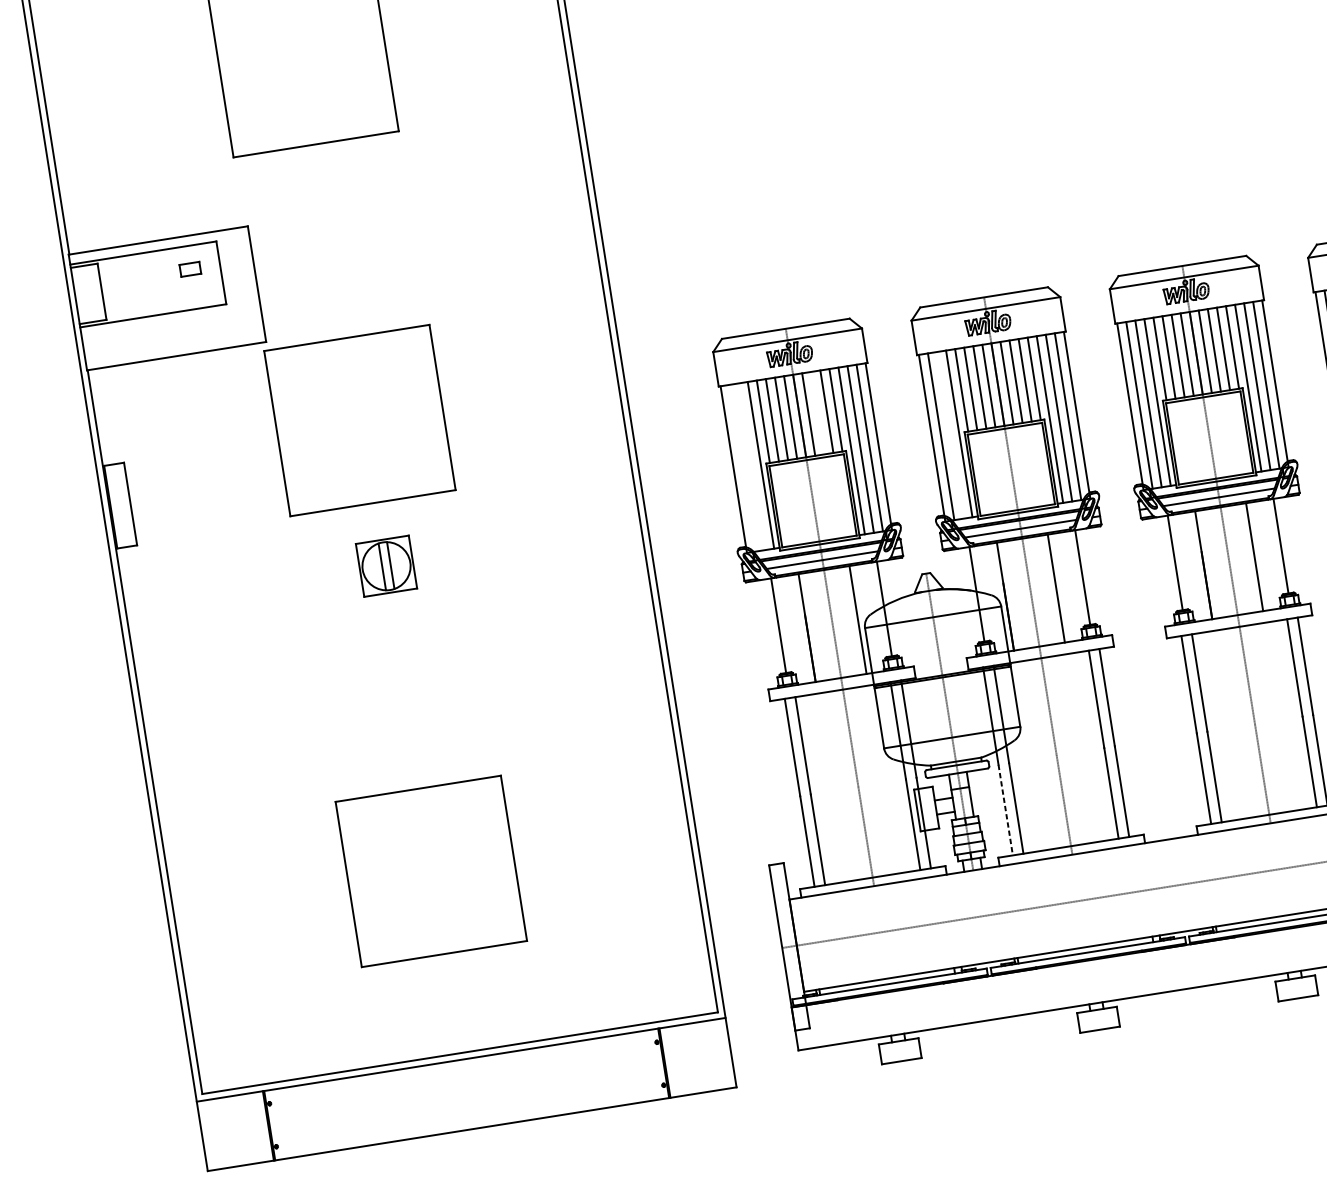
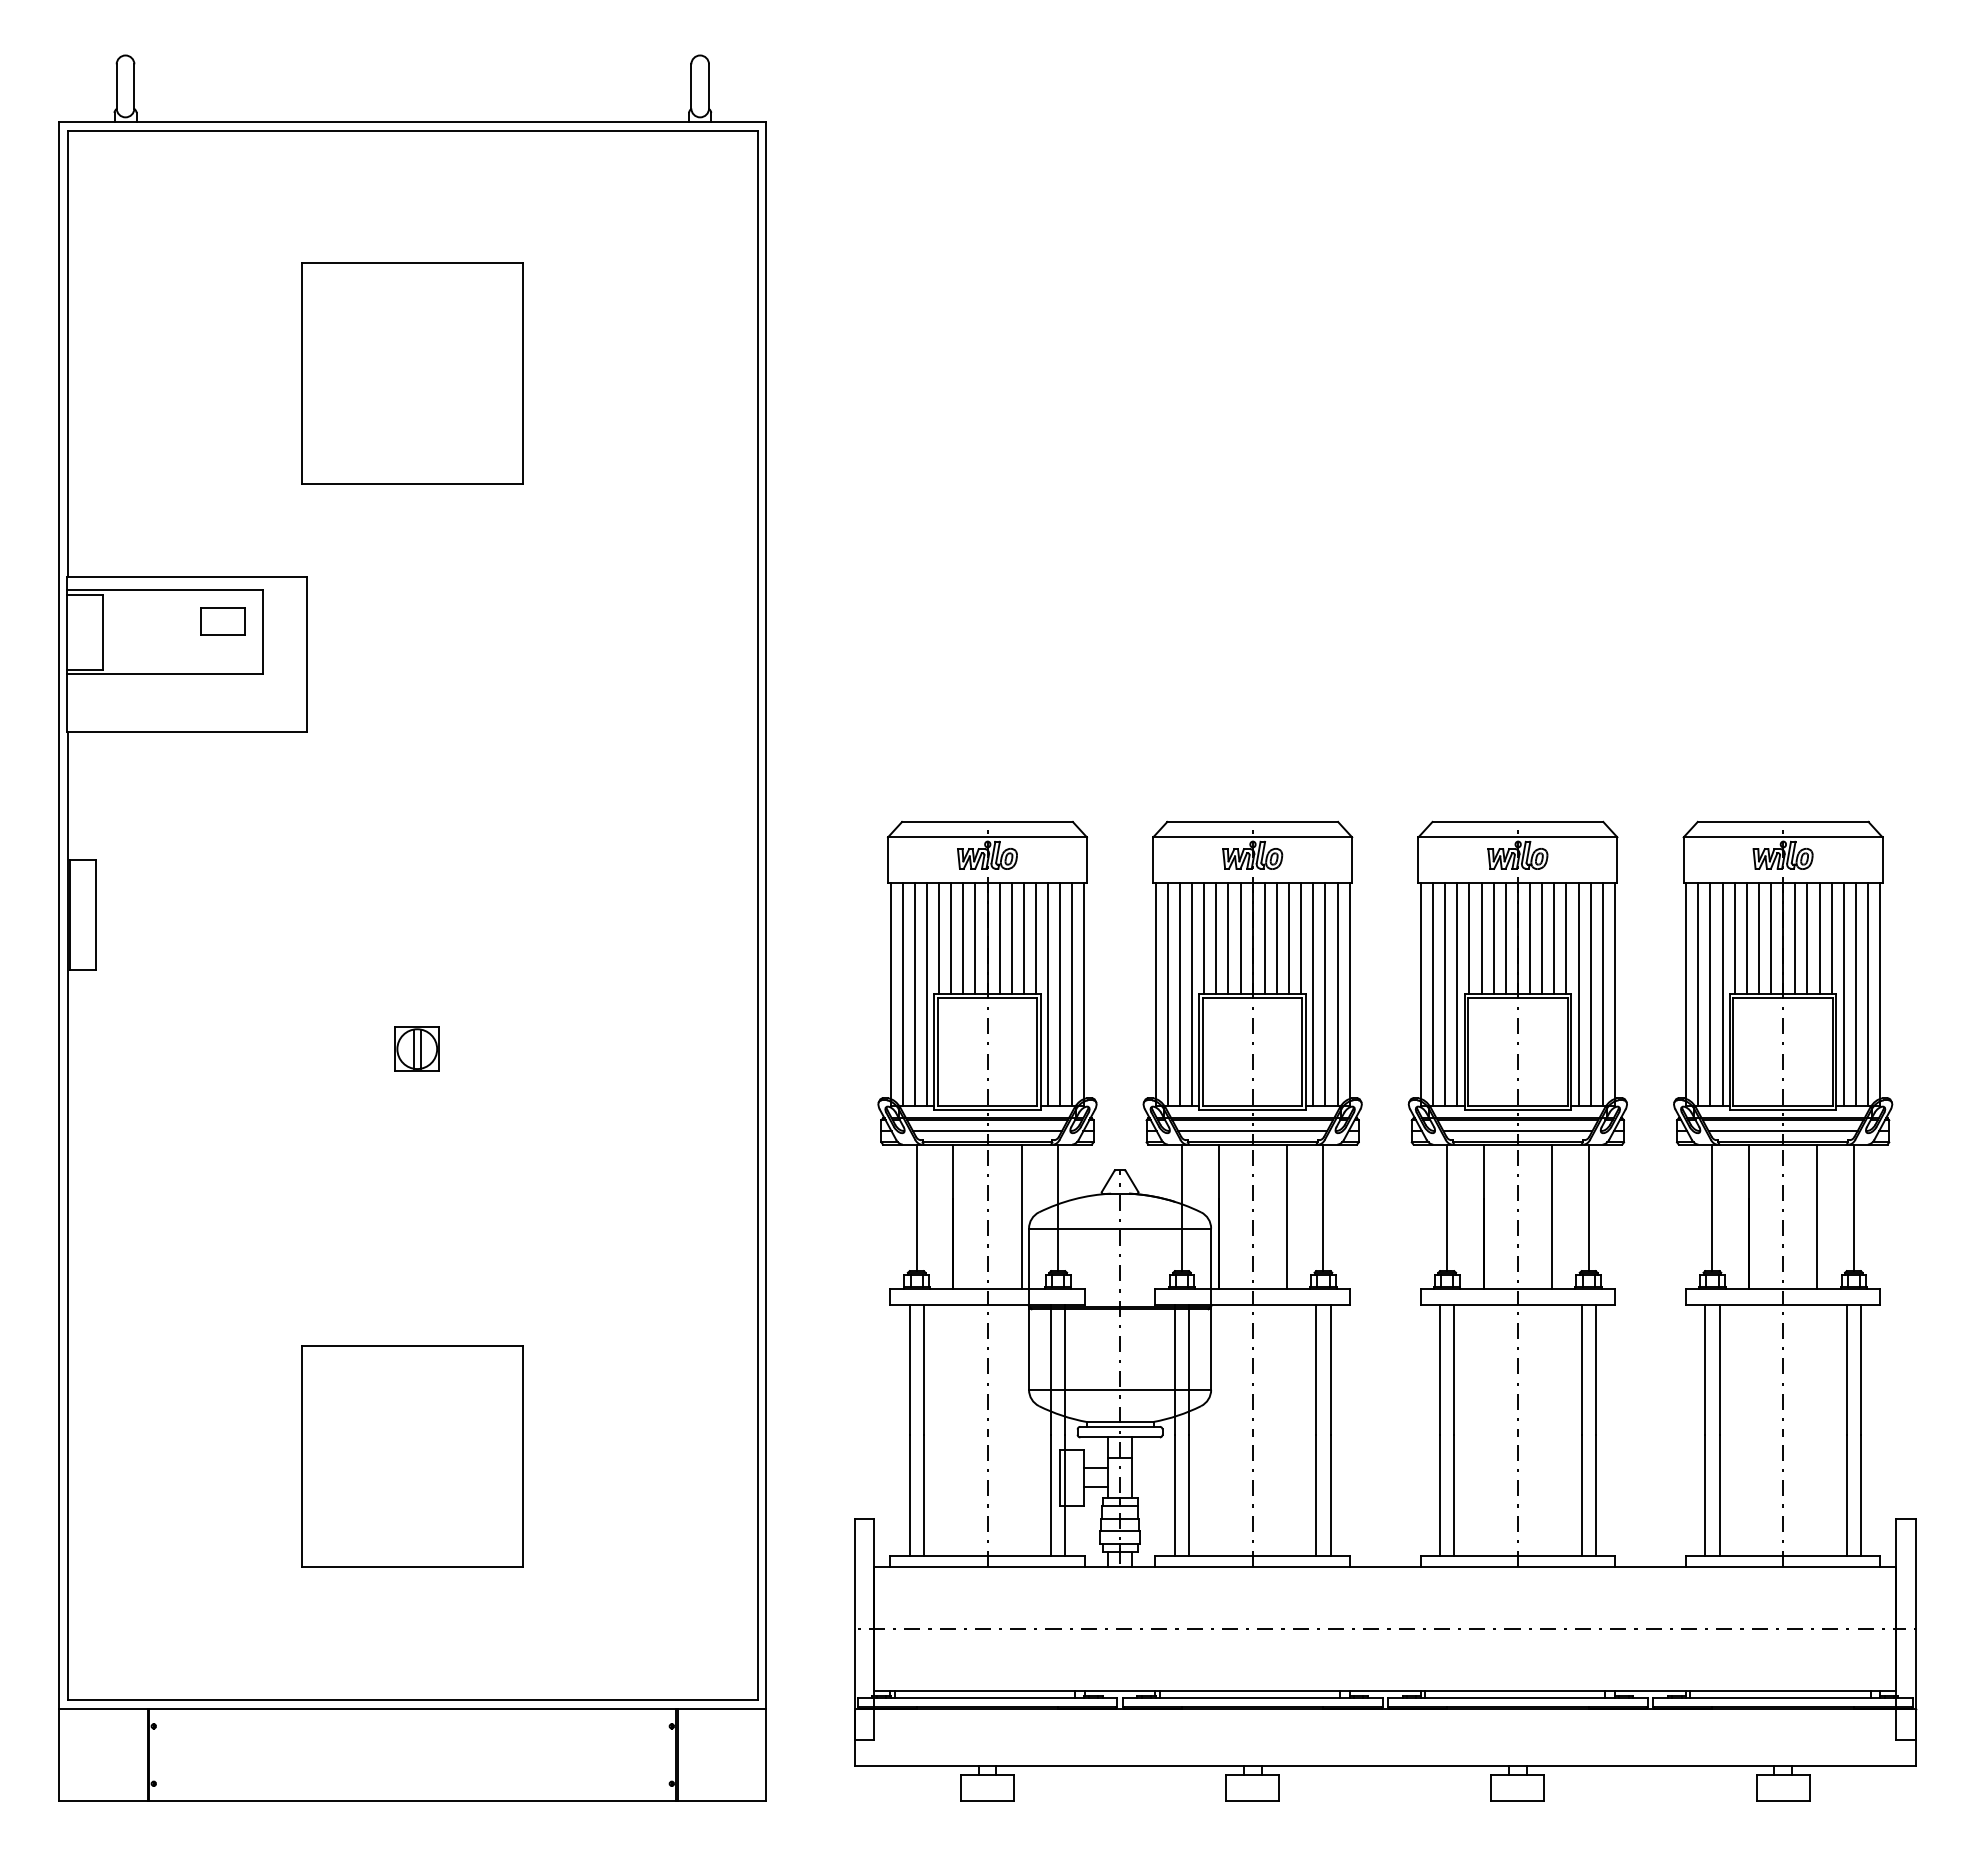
part: (190, 269) -> (222, 621), size x1.67
line: (817, 413) -> (1011, 938), added
part: (359, 420) -> (412, 853), removed
line: (949, 435) -> (1179, 994), added
line: (751, 466) -> (914, 994), added
line: (742, 467) -> (902, 994), added
part: (385, 565) -> (416, 1048), size x0.62
line: (1005, 810) -> (1174, 1495), dashed -> solid

